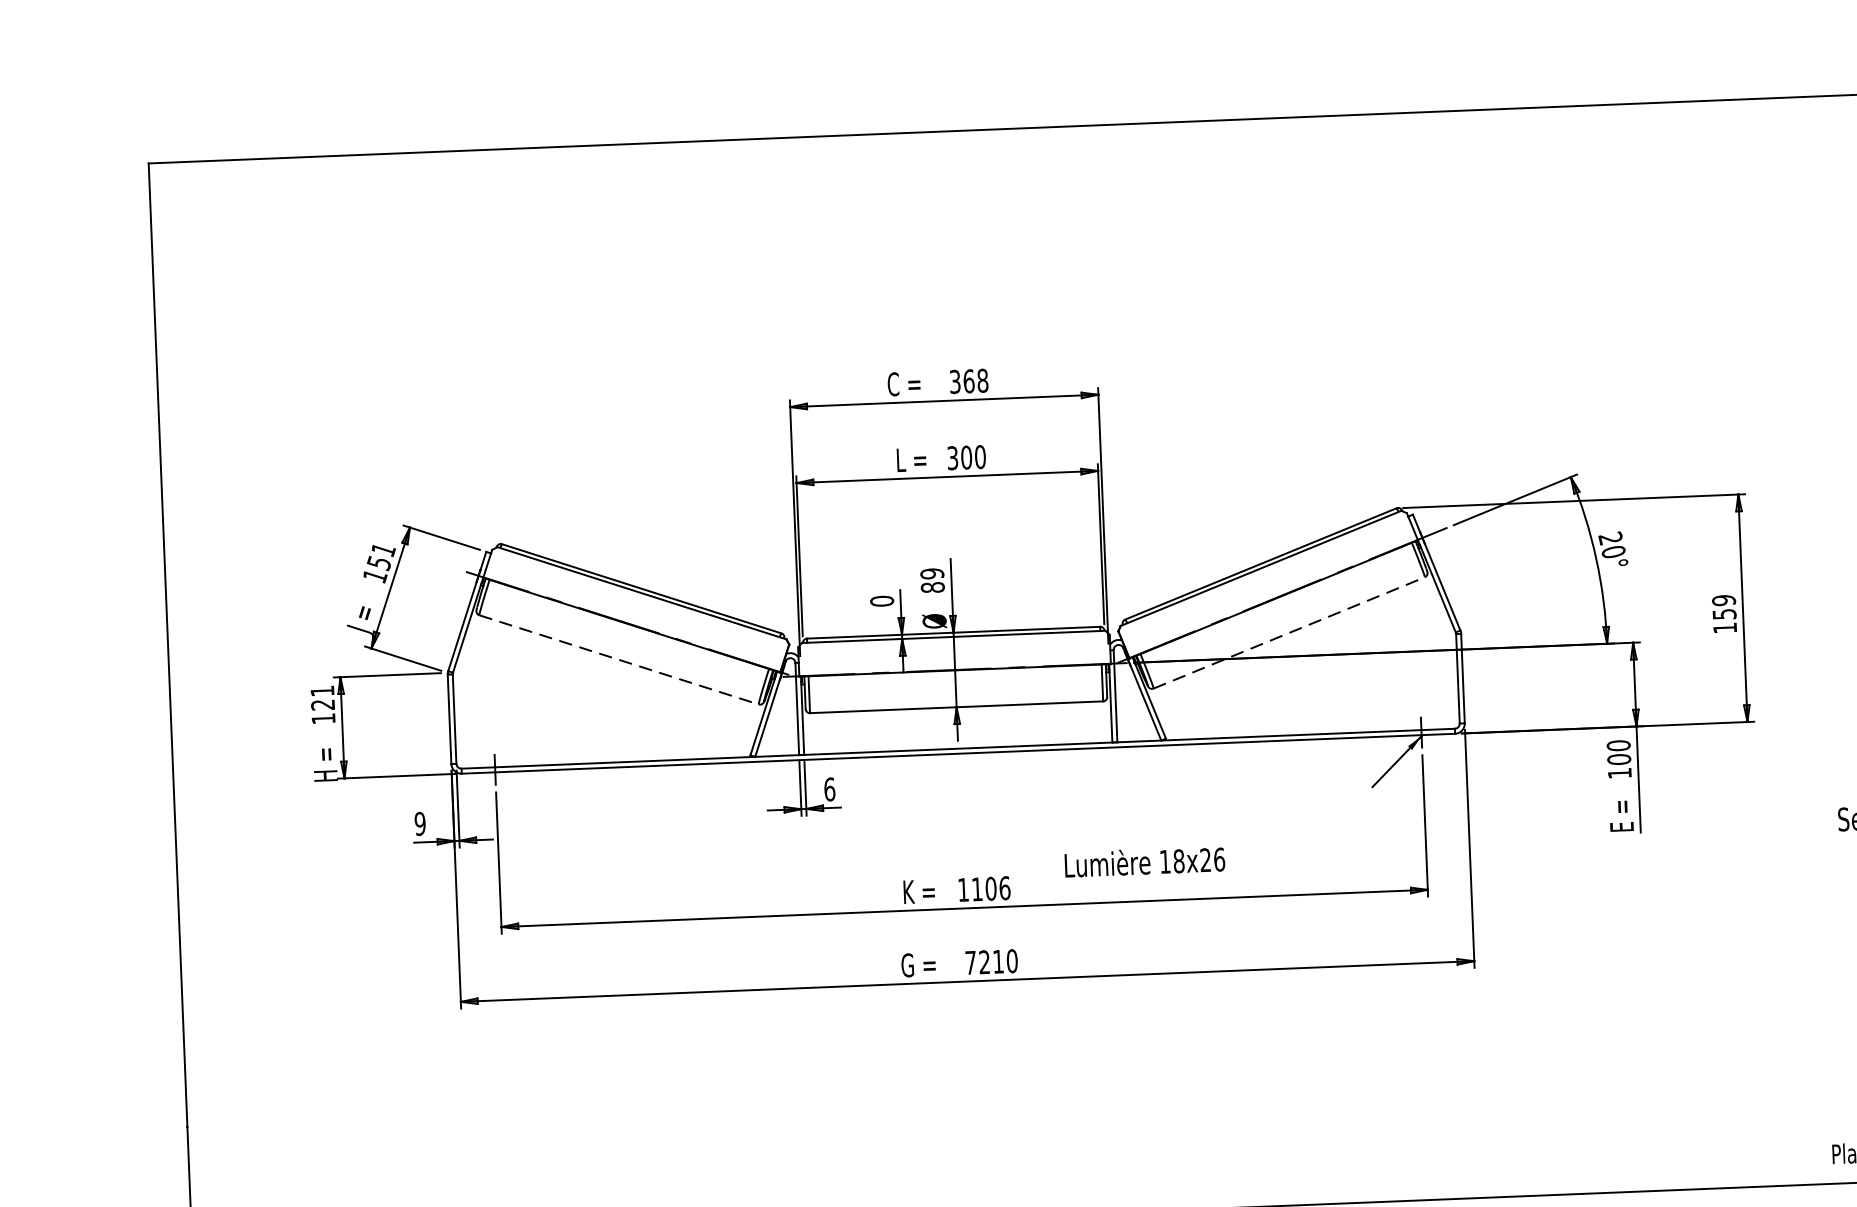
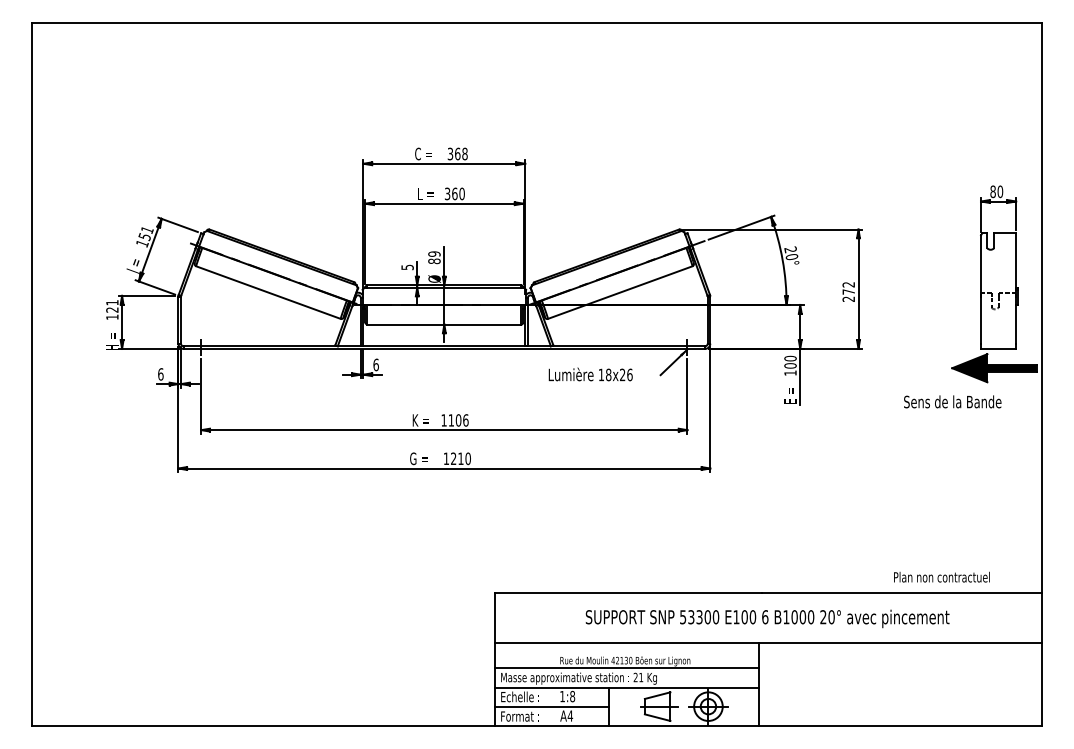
text: (965, 456) -> (454, 193), 300 -> 360
text: (882, 601) -> (407, 267), 0 -> 5
text: (1724, 613) -> (848, 291), 159 -> 272
line: (1289, 632) -> (620, 292), dashed -> solid
line: (619, 659) -> (268, 292), dashed -> solid
text: (419, 824) -> (160, 374), 9 -> 6
text: (1144, 861) -> (590, 374), moved
text: (969, 962) -> (445, 458), 7210 -> 1210

